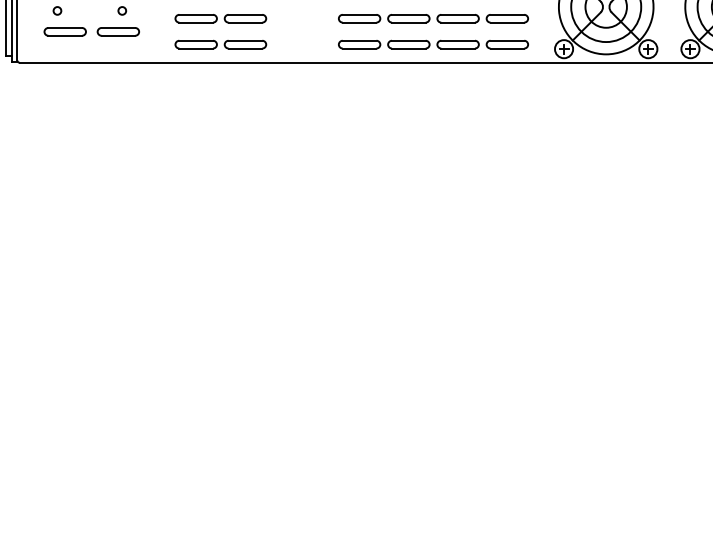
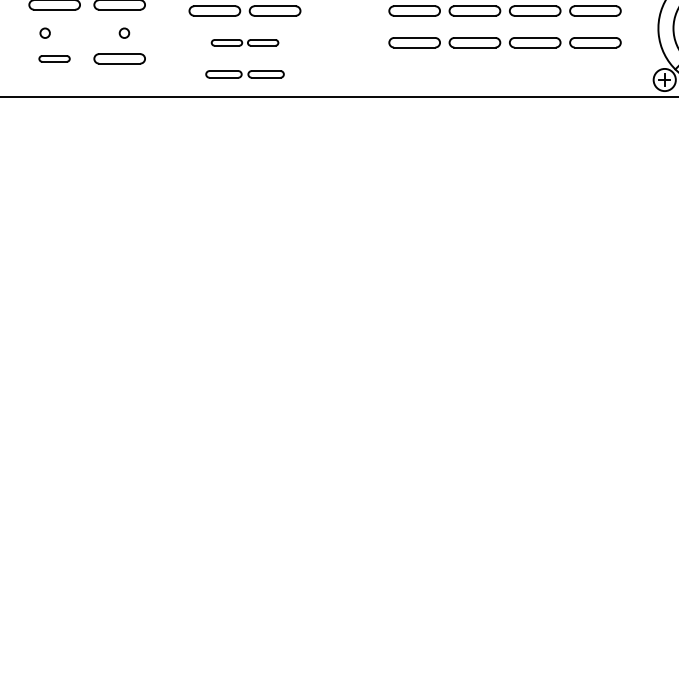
part: (220, 18) -> (244, 42), size x0.6
part: (64, 31) -> (53, 58), size x0.6
part: (220, 44) -> (244, 74), size x0.7
part: (433, 44) -> (505, 74), removed

